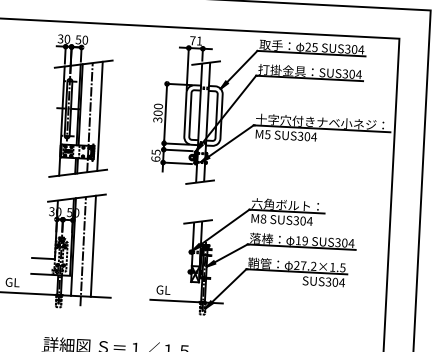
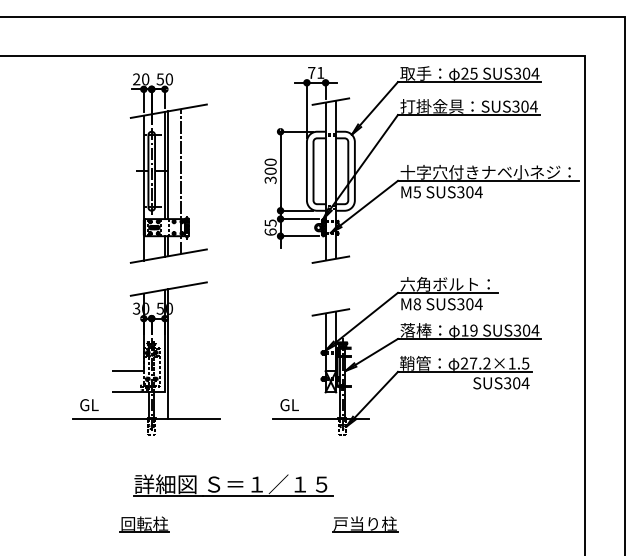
text: (60, 39) -> (136, 79), 30 -> 20
line: (99, 115) -> (193, 178), removed
line: (93, 246) -> (193, 351), removed
line: (83, 251) -> (180, 359), removed

